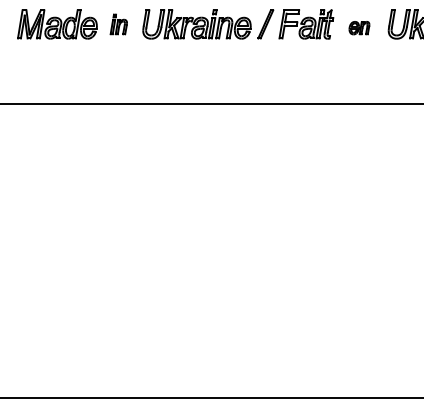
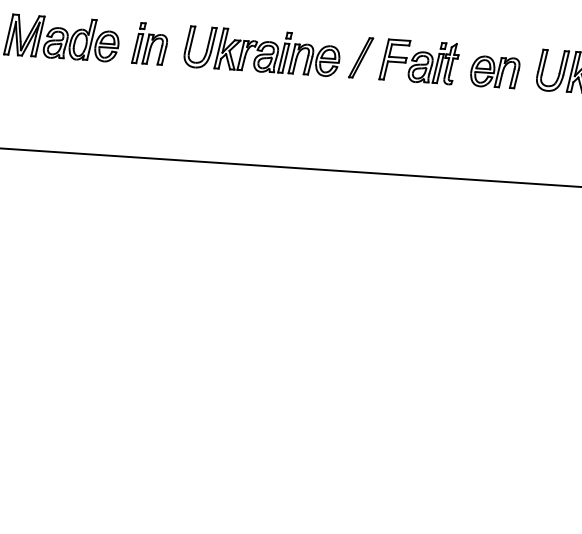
part: (118, 24) -> (149, 43), size x1.43
part: (359, 27) -> (495, 71), size x1.67

